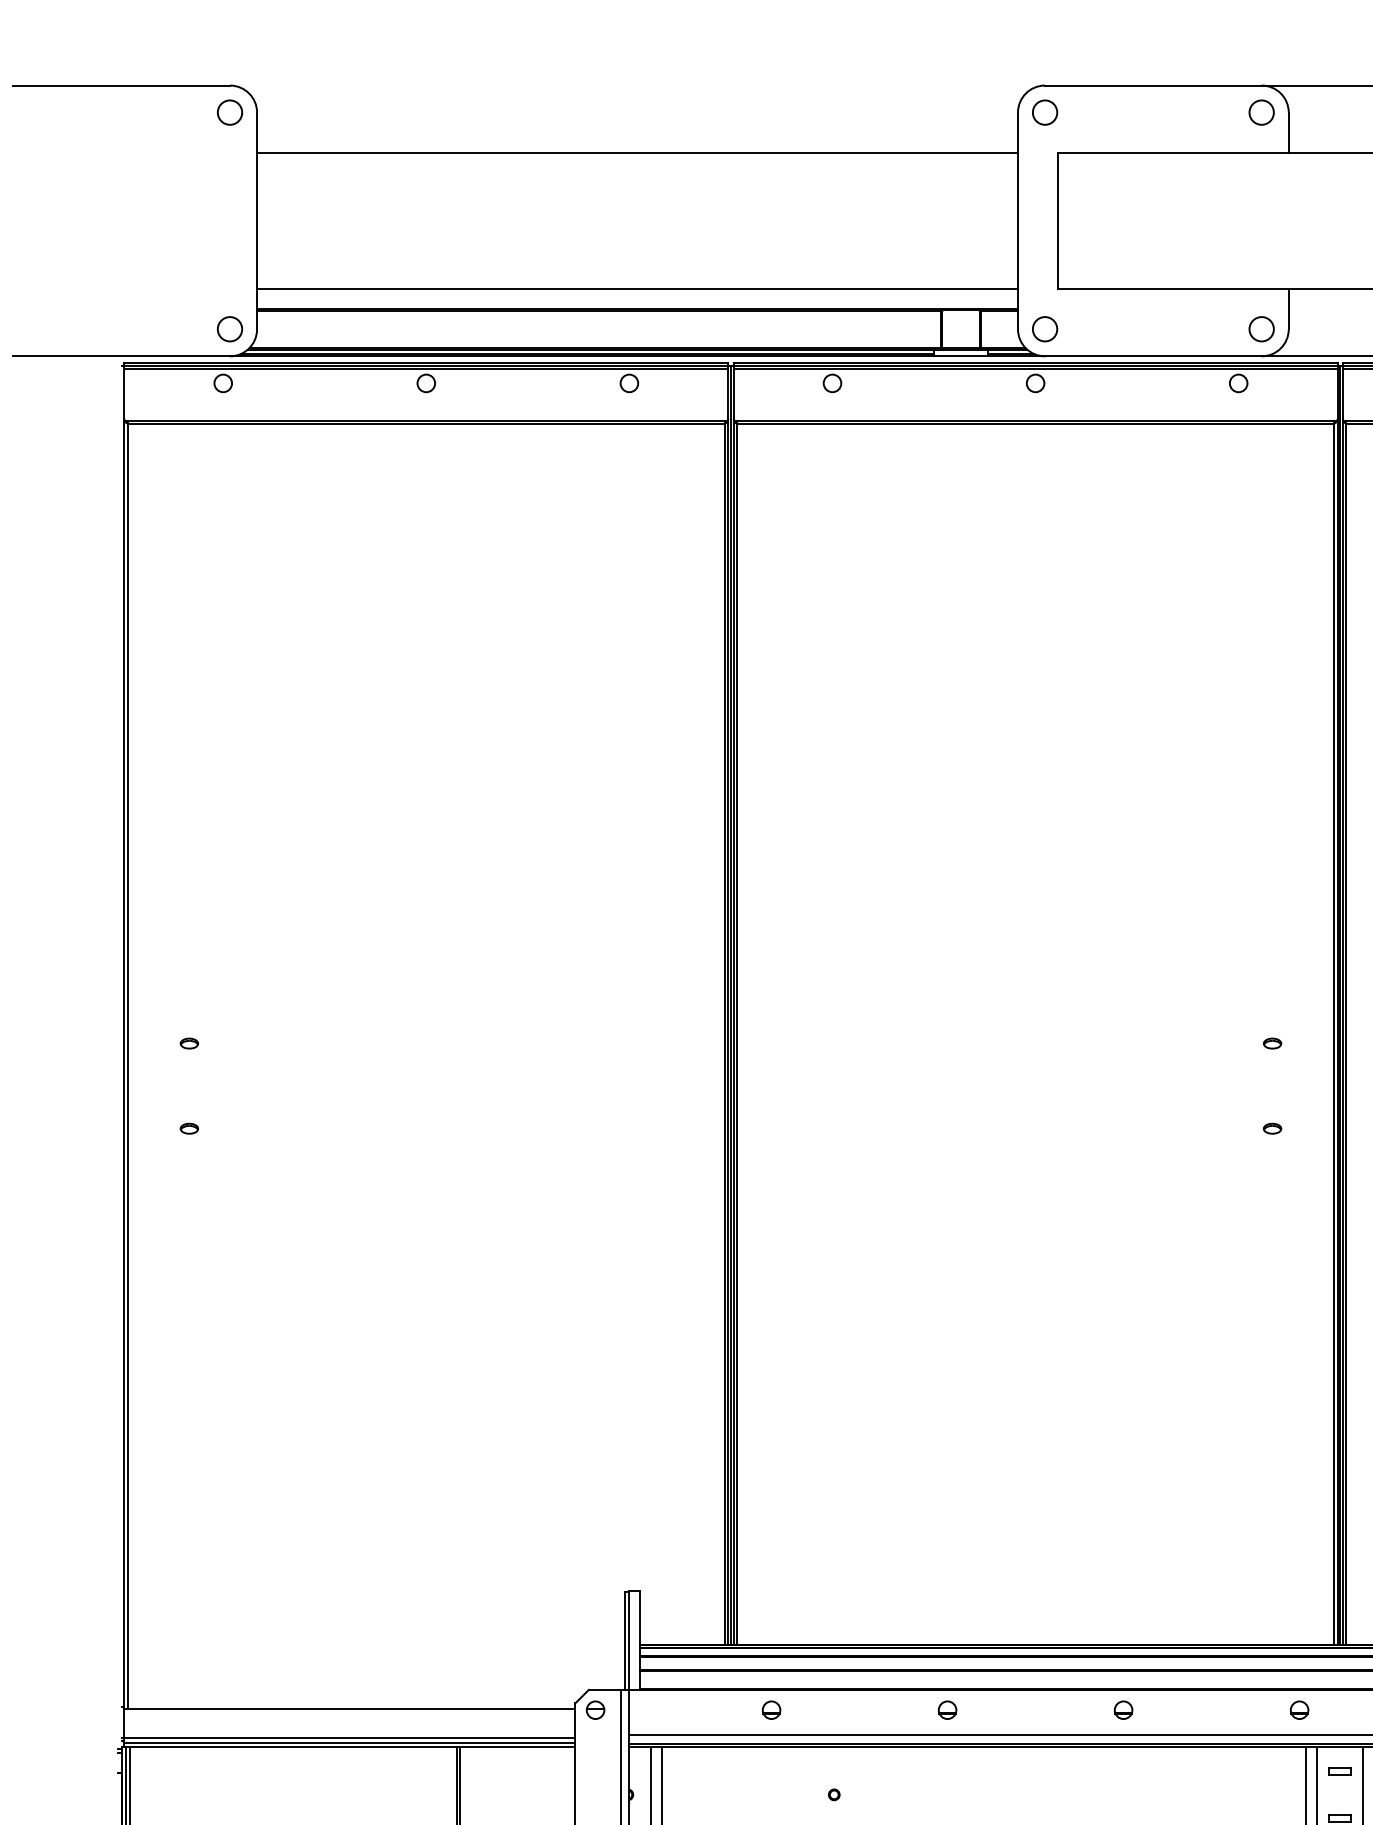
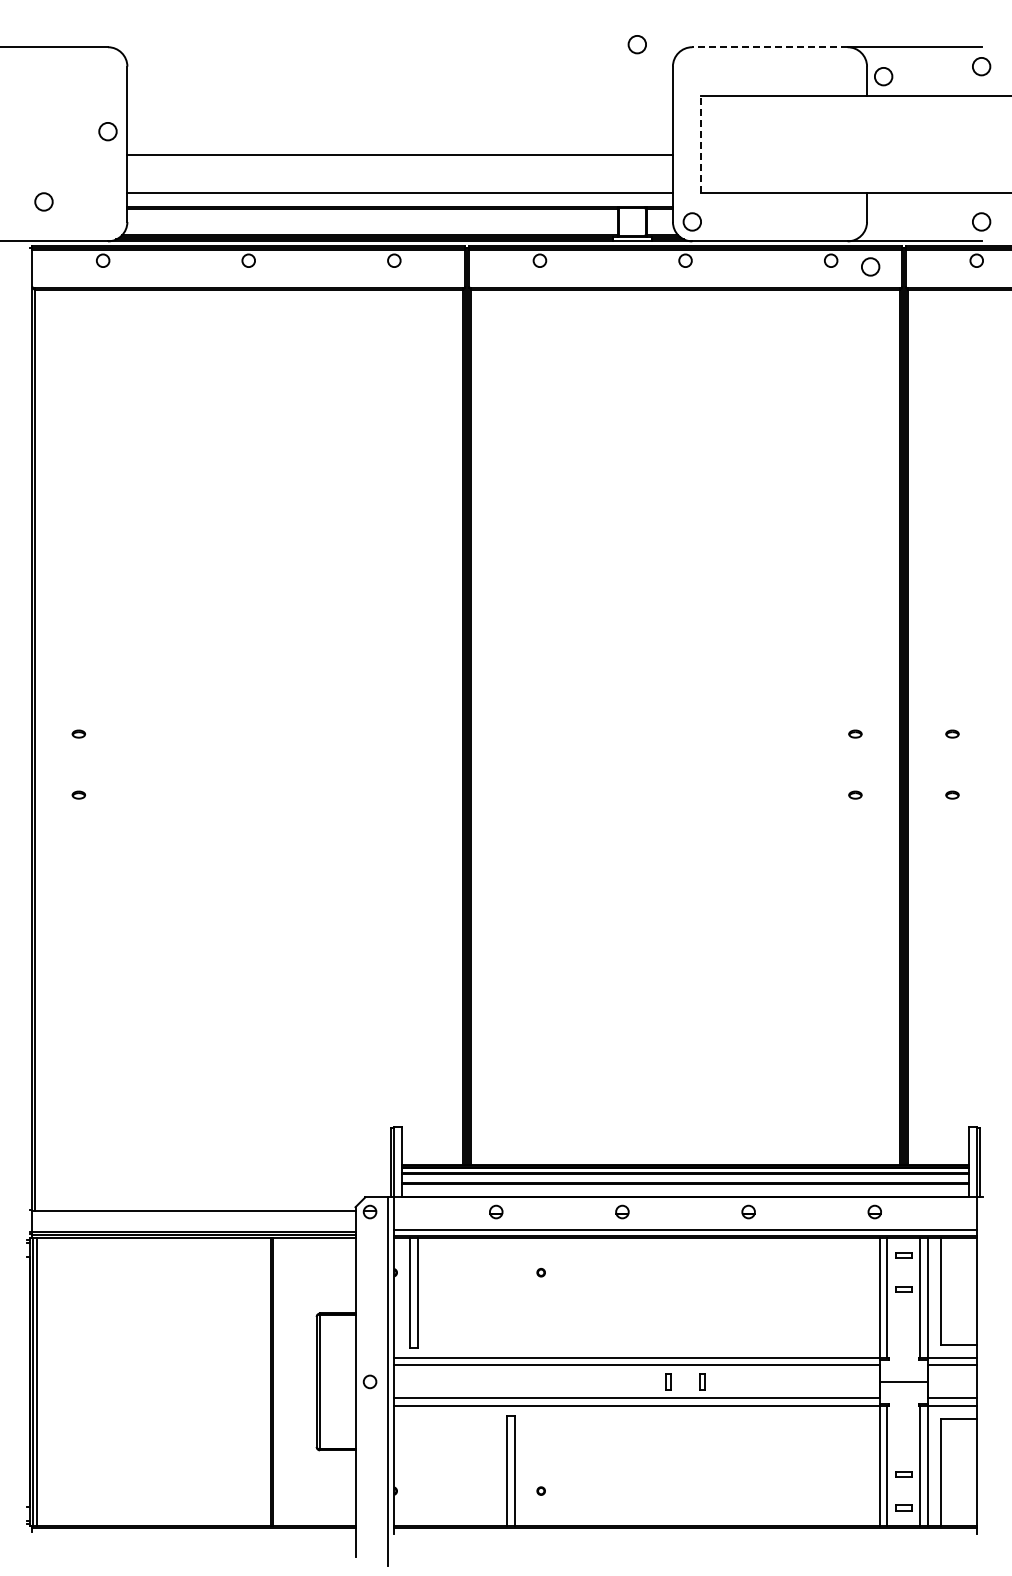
line: (1154, 85) -> (770, 47), solid -> dashed
circle: (229, 112) -> (107, 131), moved
circle: (1043, 112) -> (636, 44), moved
circle: (1261, 112) -> (883, 76), moved
line: (636, 152) -> (399, 154), moved
line: (1057, 221) -> (701, 144), solid -> dashed
circle: (229, 328) -> (43, 201), moved
circle: (1261, 328) -> (870, 266), moved

